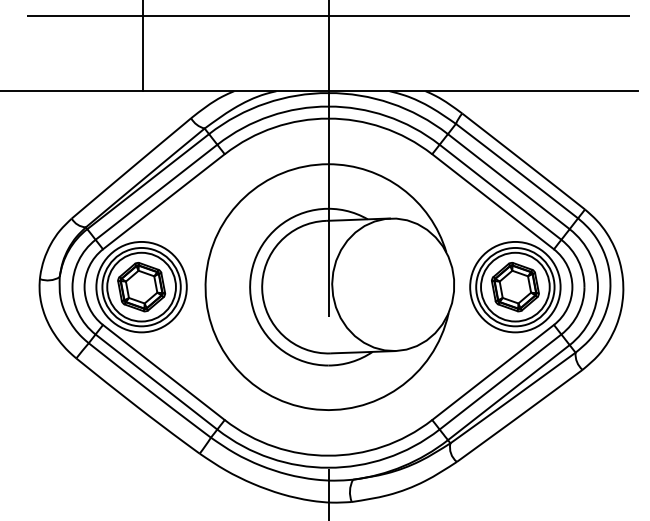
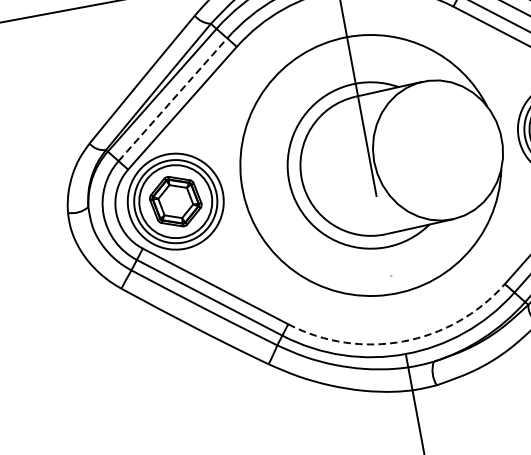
line: (156, 191) -> (172, 98), solid -> dashed
arc: (328, 455) -> (403, 341), solid -> dashed

